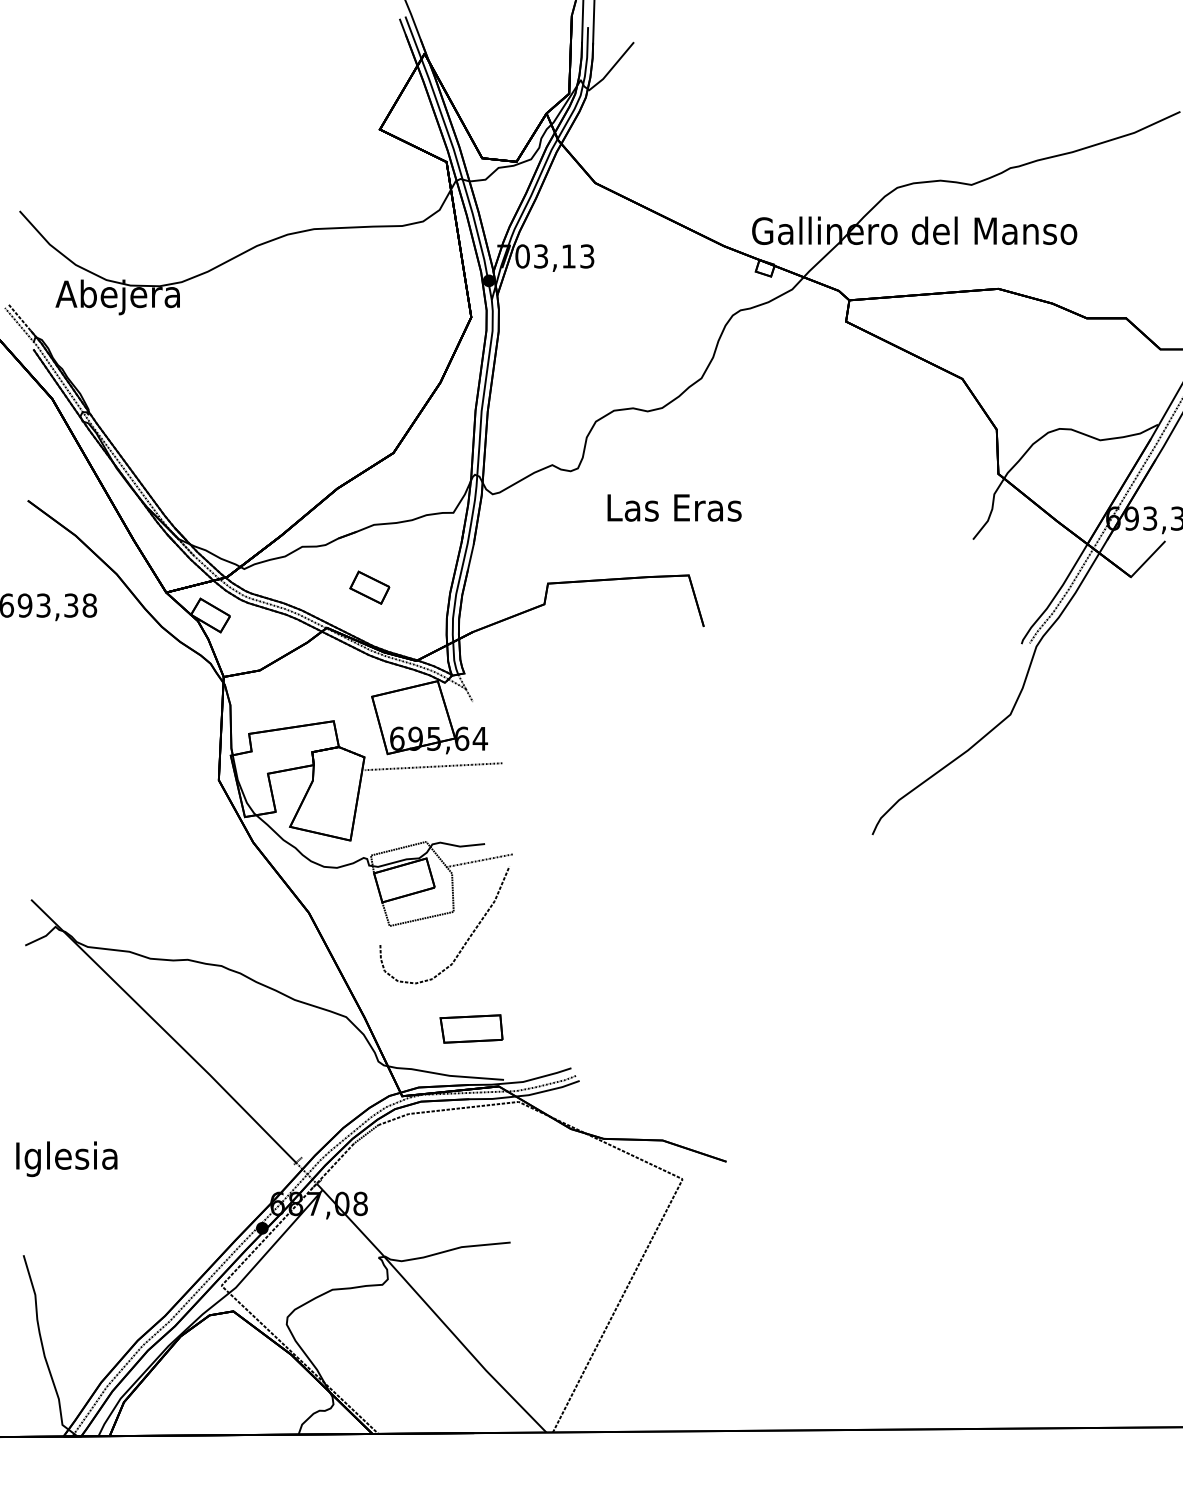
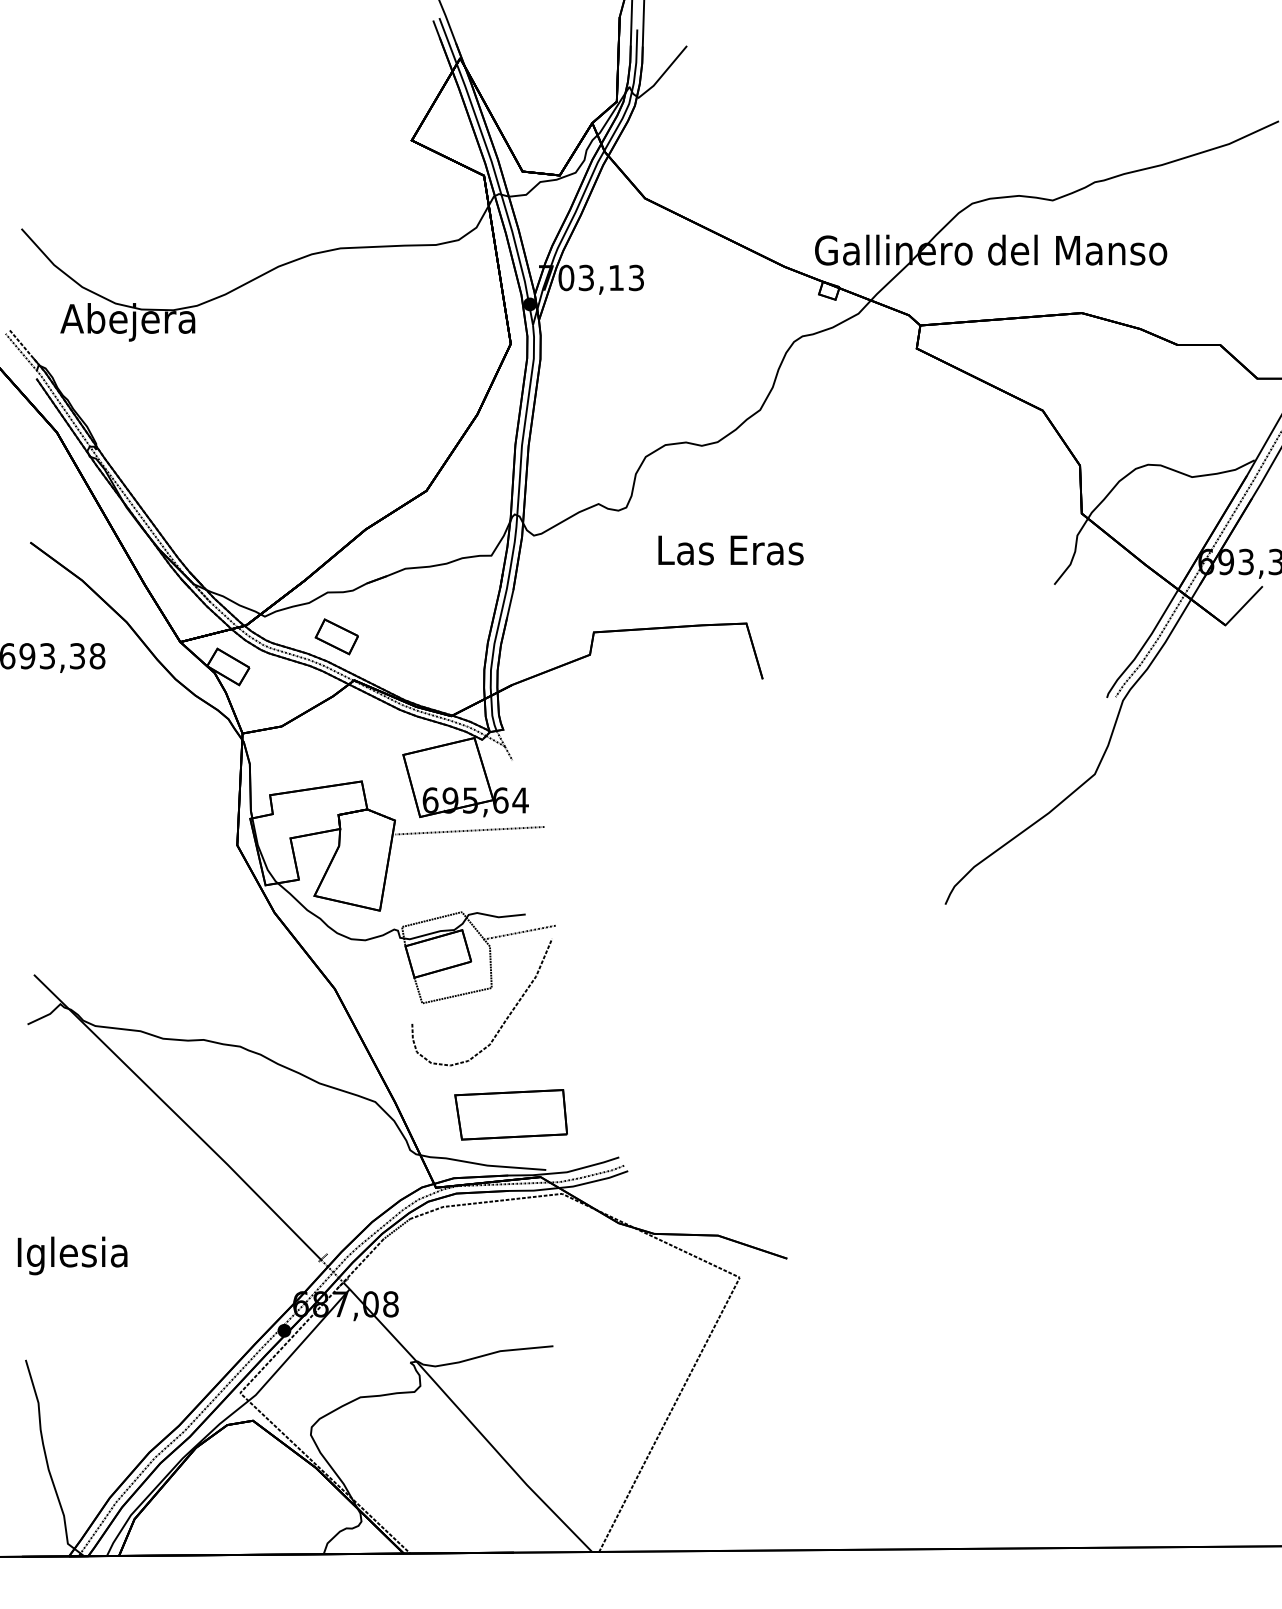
part: (369, 587) -> (336, 636), moved
part: (471, 1028) -> (510, 1114), size x1.67

